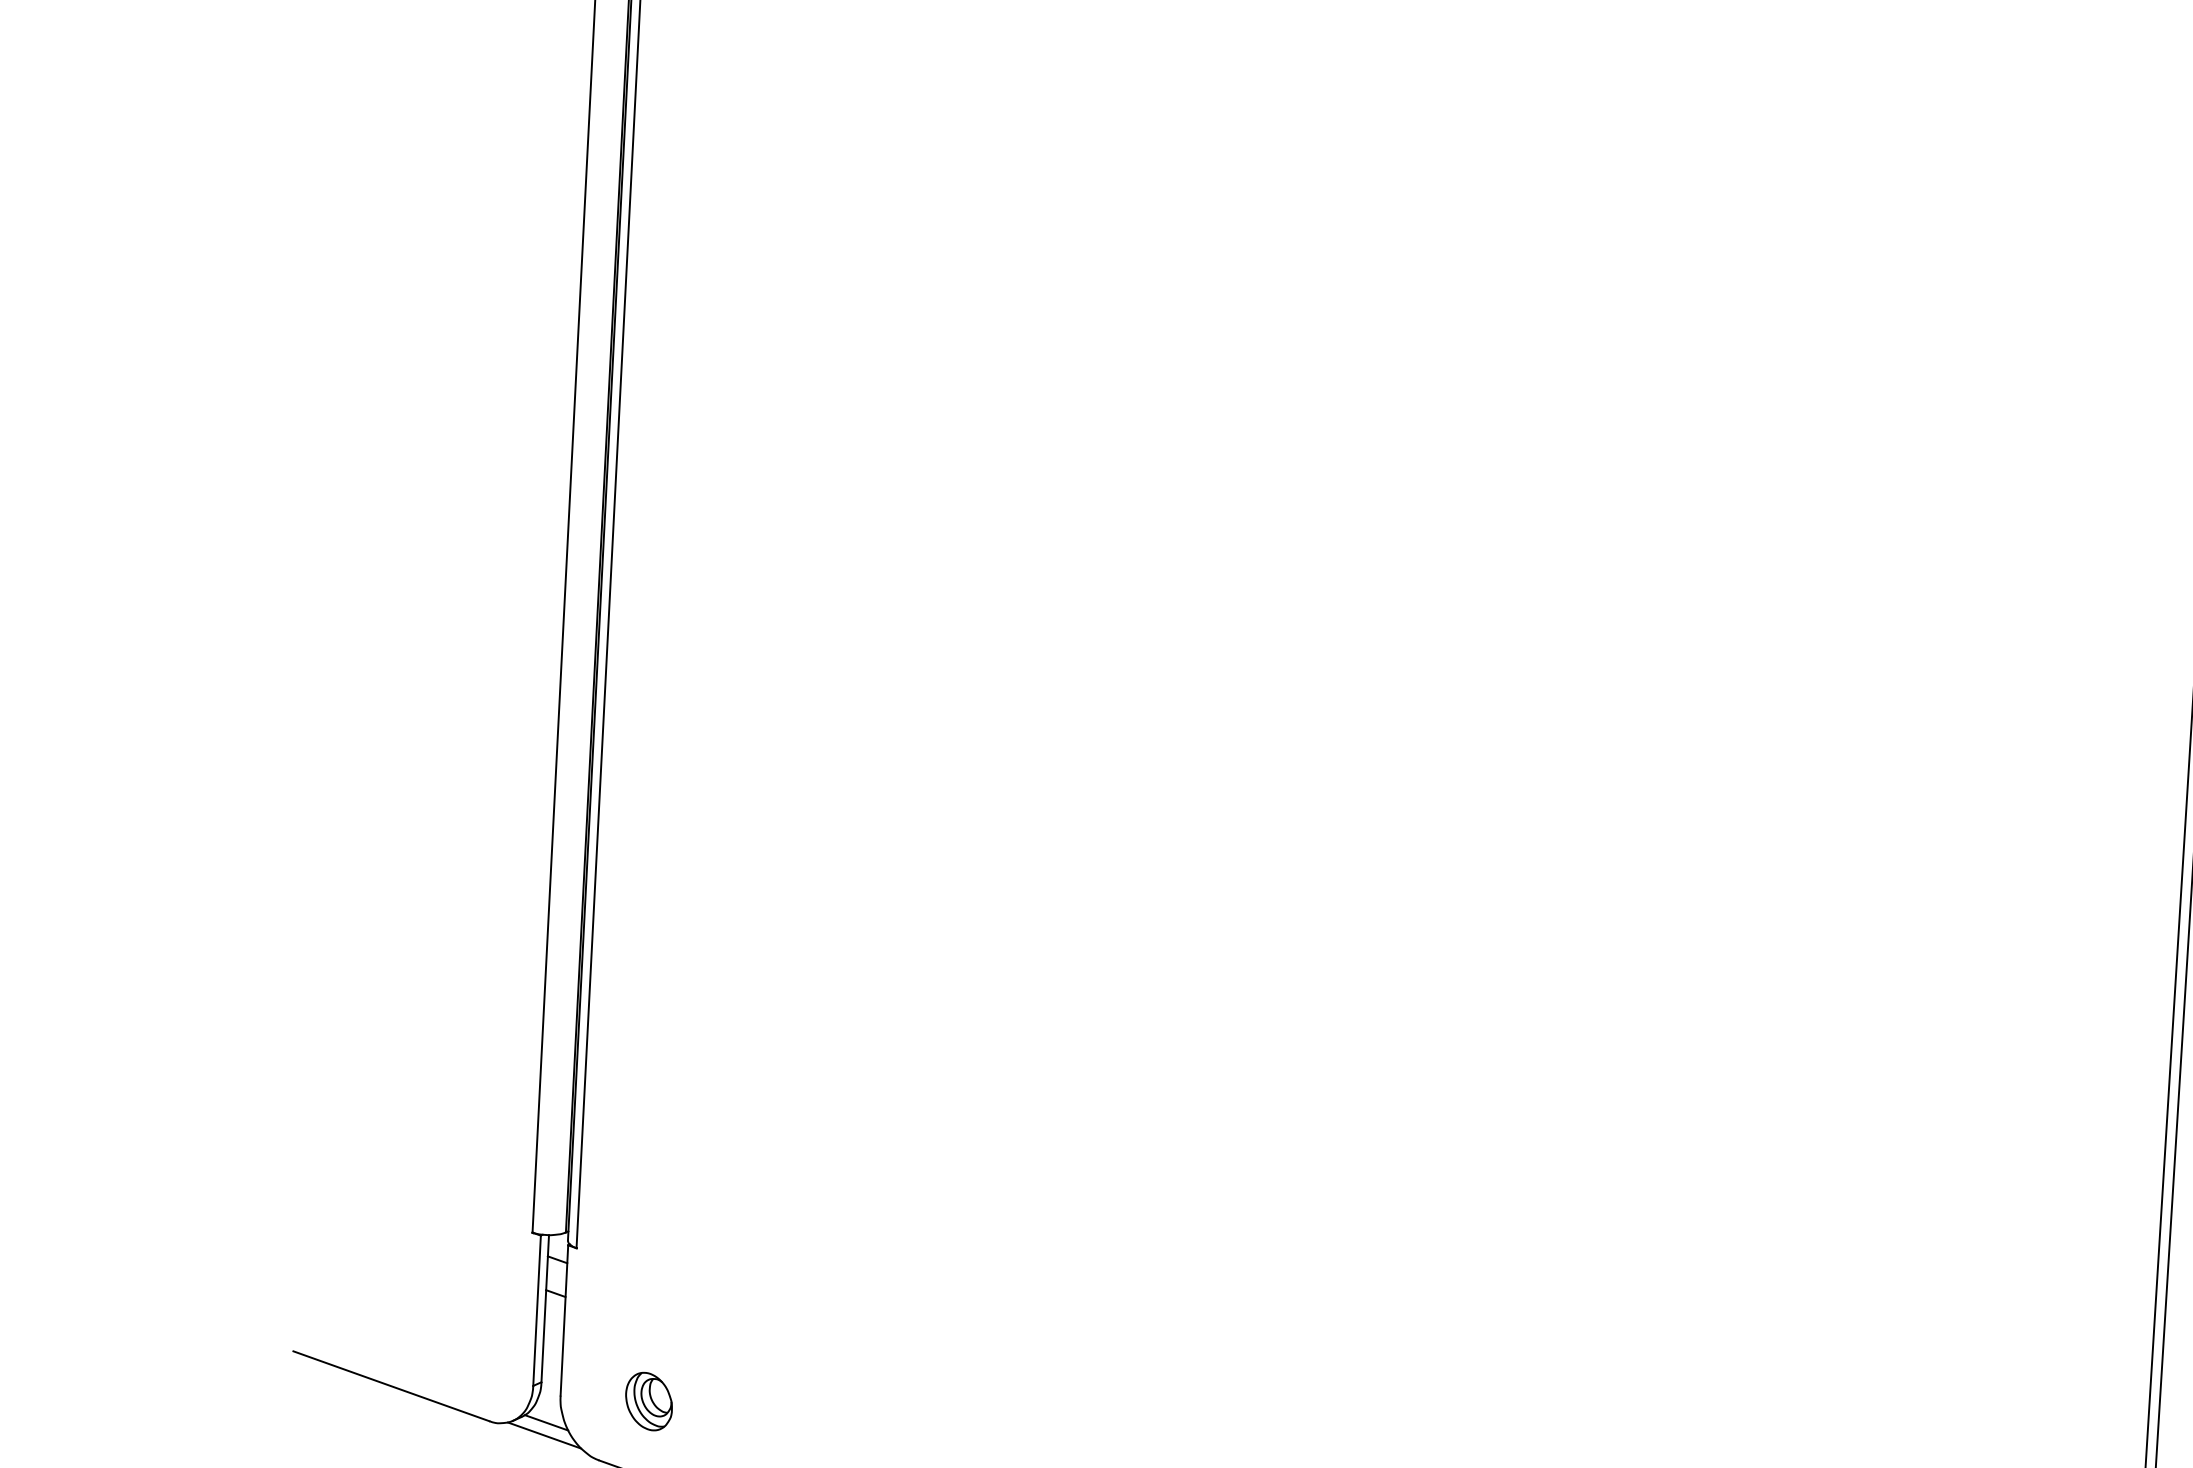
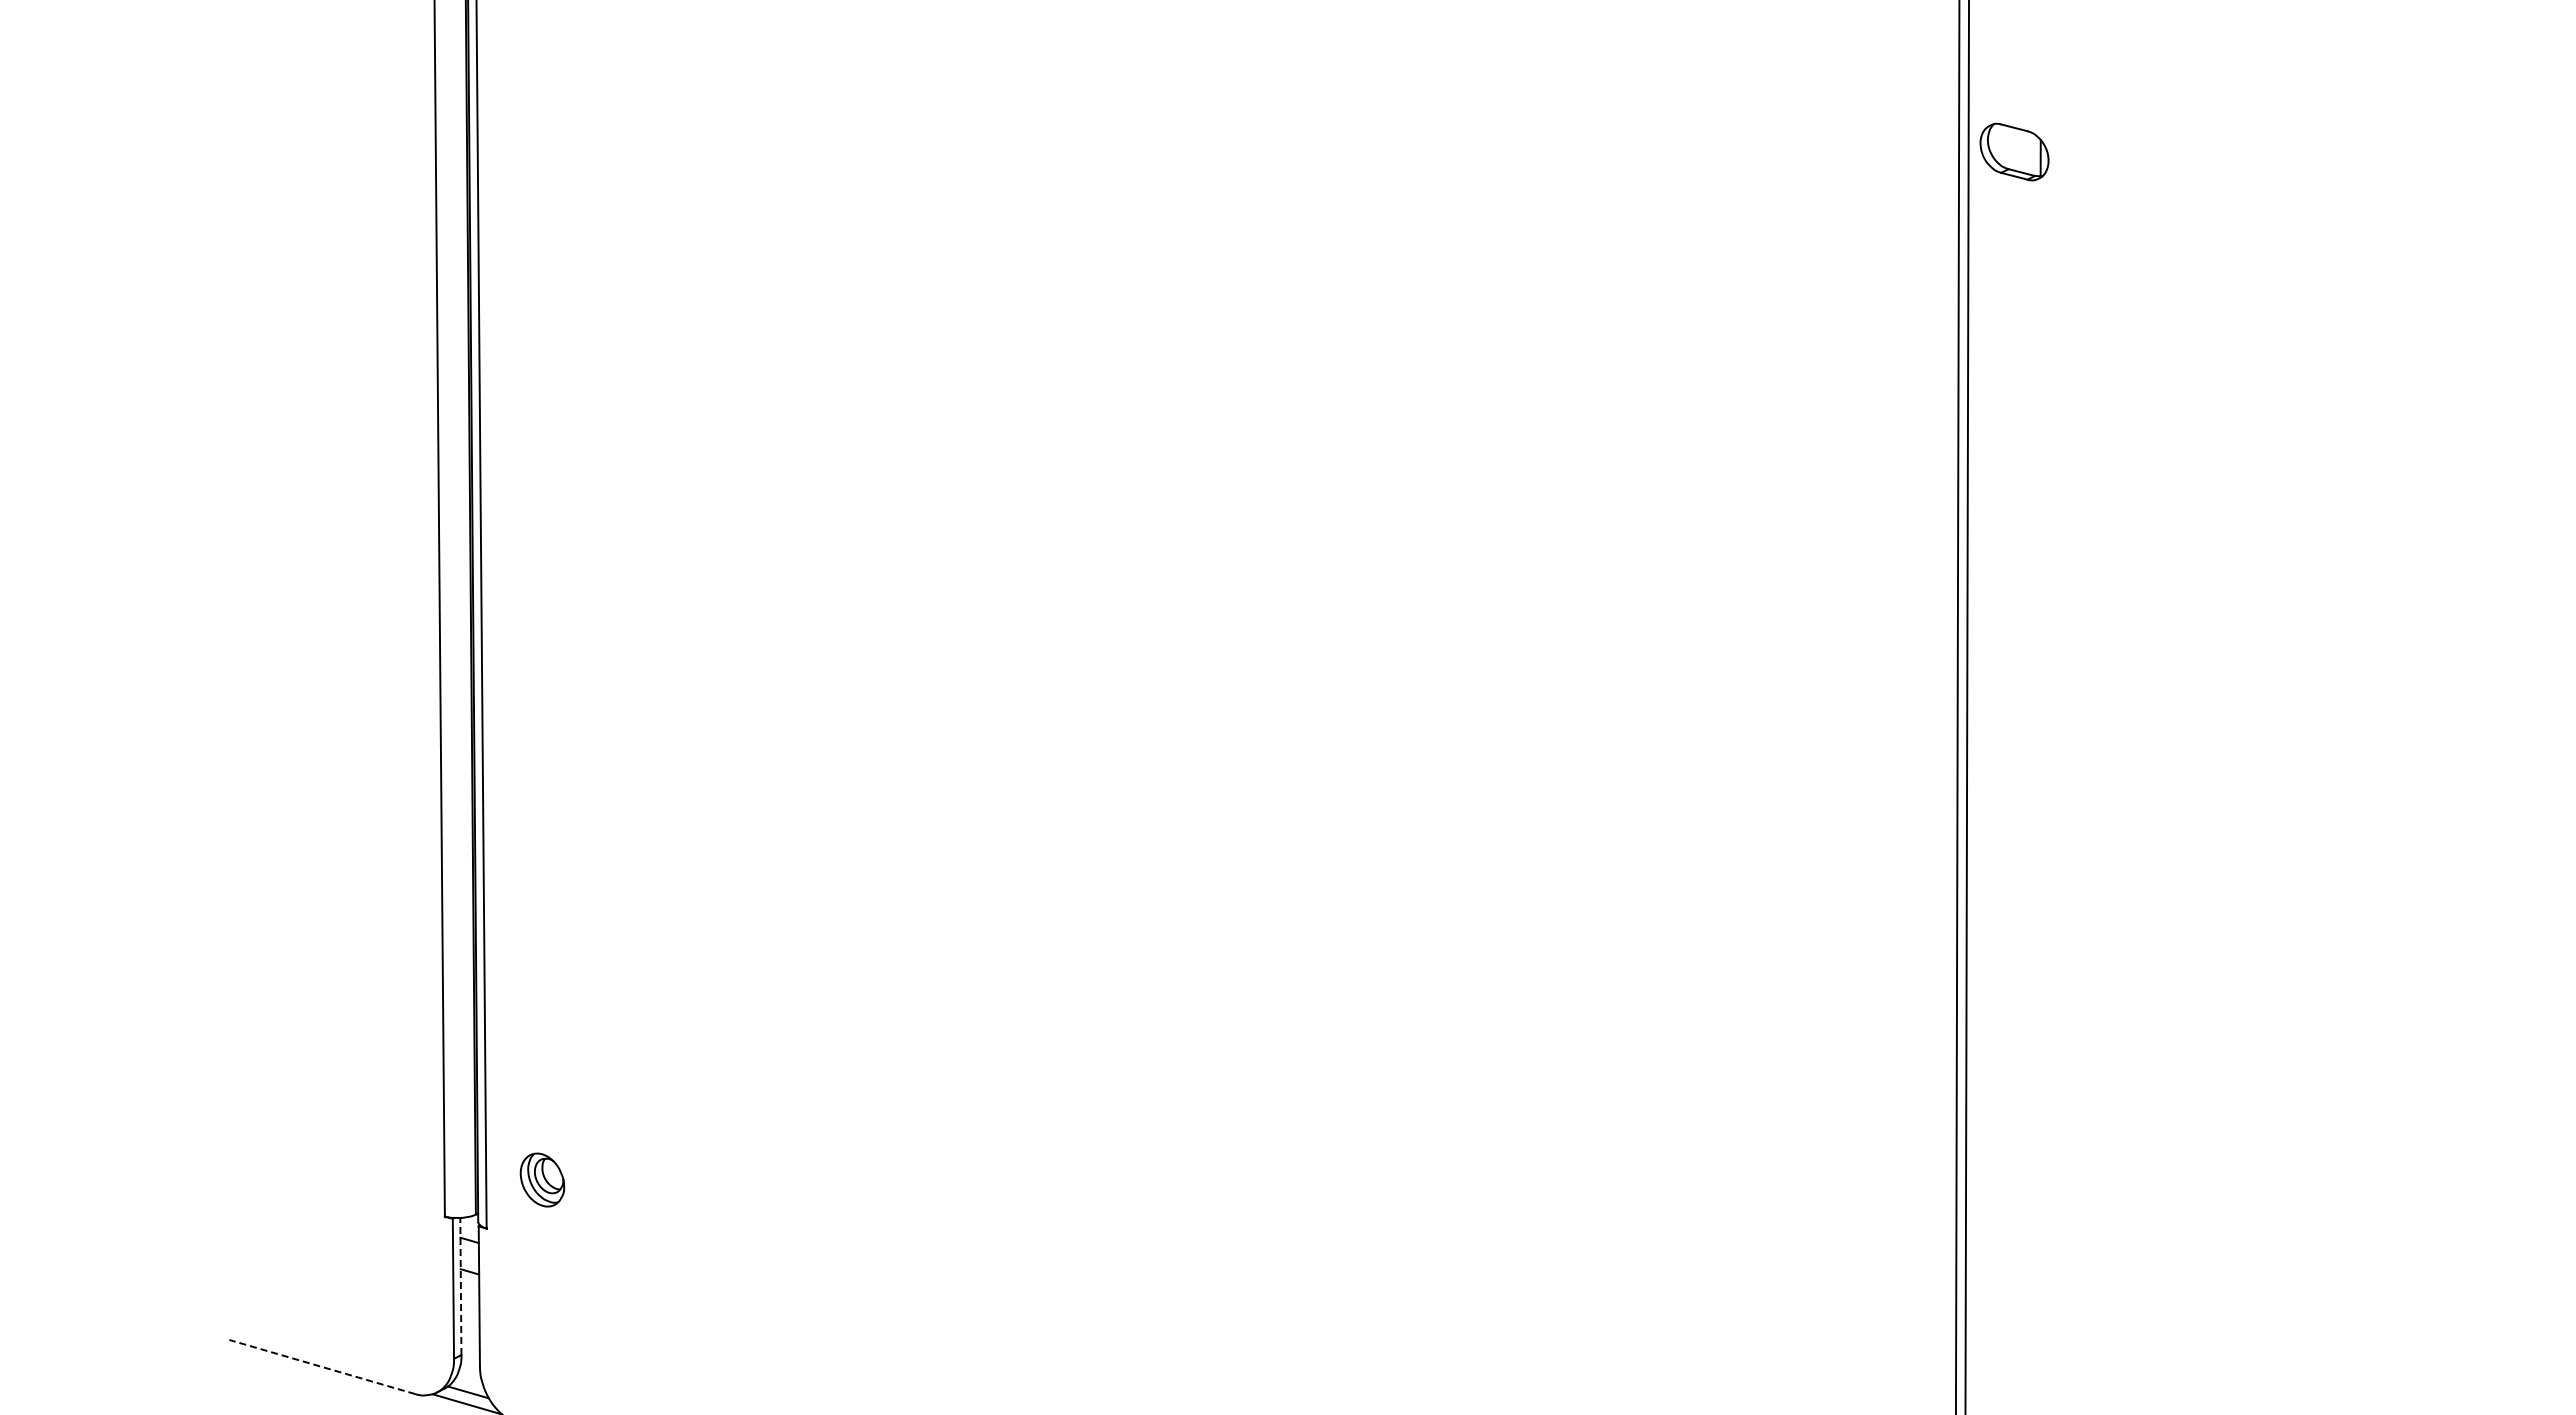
line: (544, 1308) -> (460, 1286), solid -> dashed
line: (391, 1386) -> (322, 1367), solid -> dashed
part: (649, 1401) -> (542, 1179), moved

